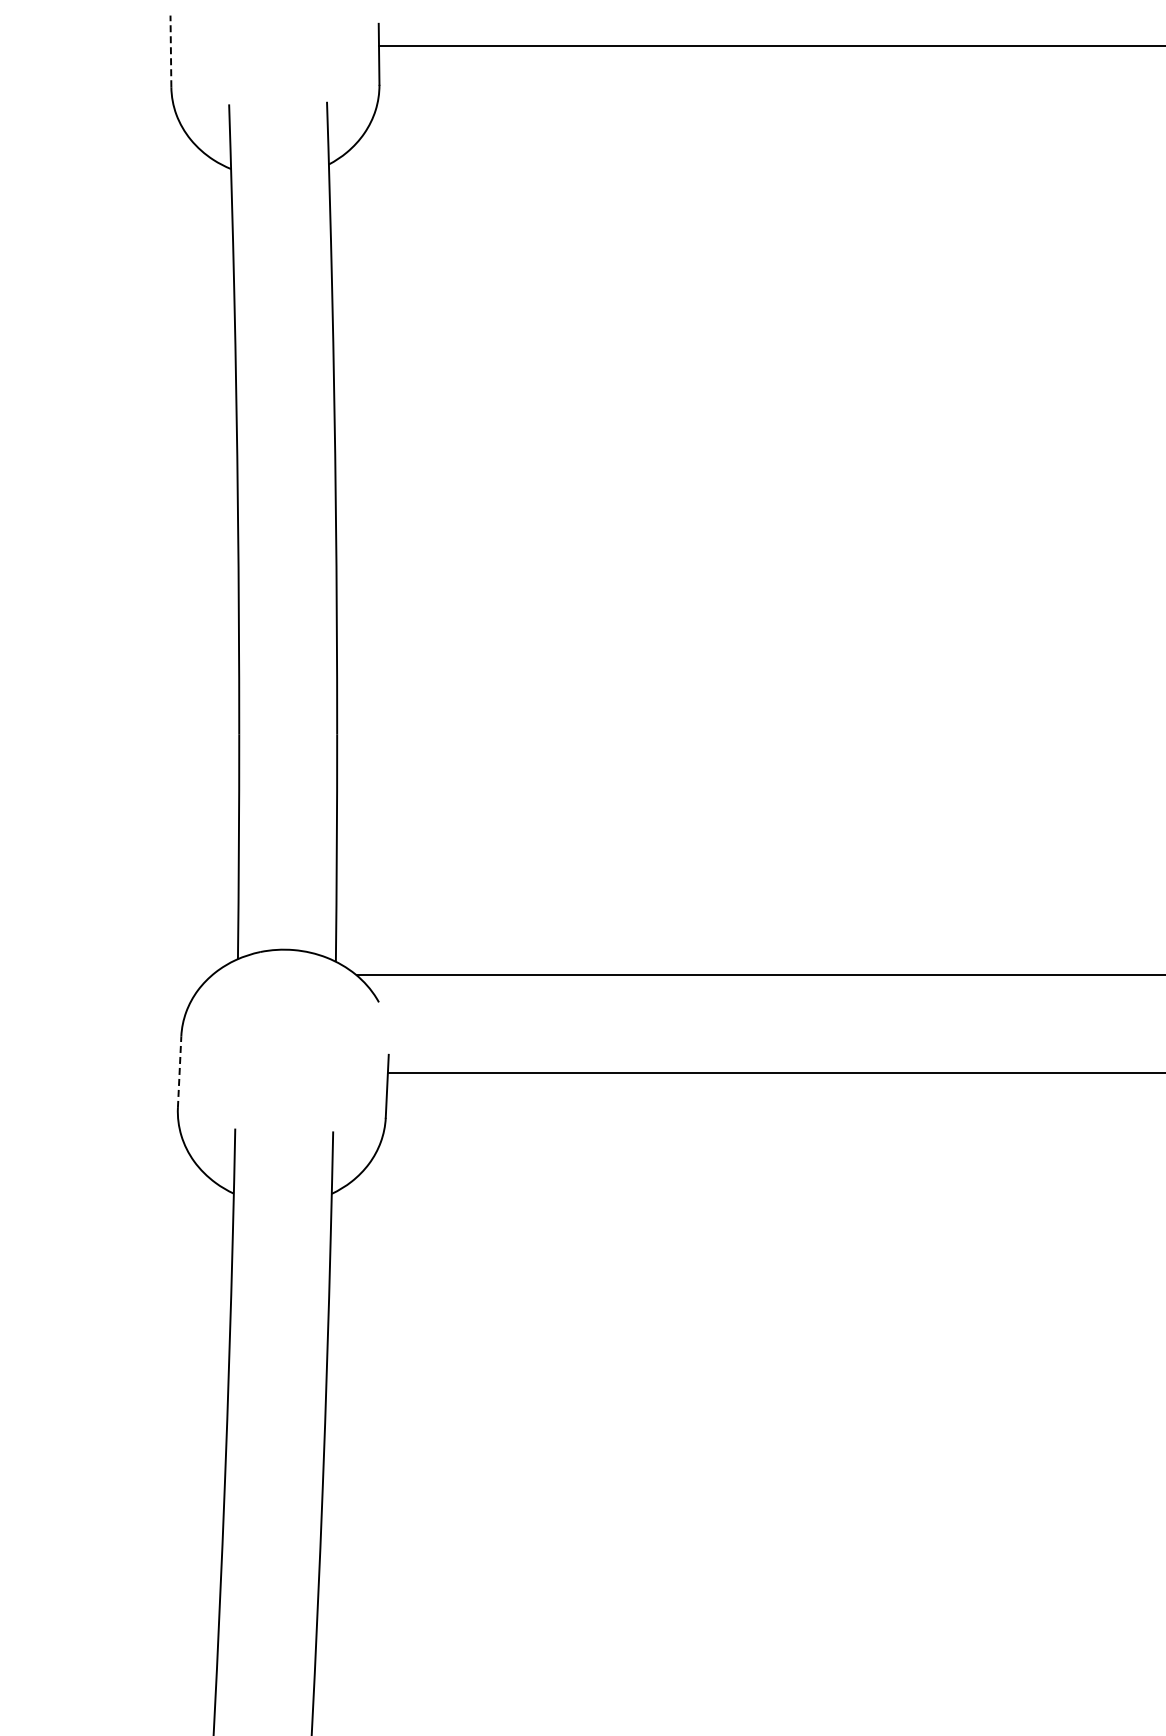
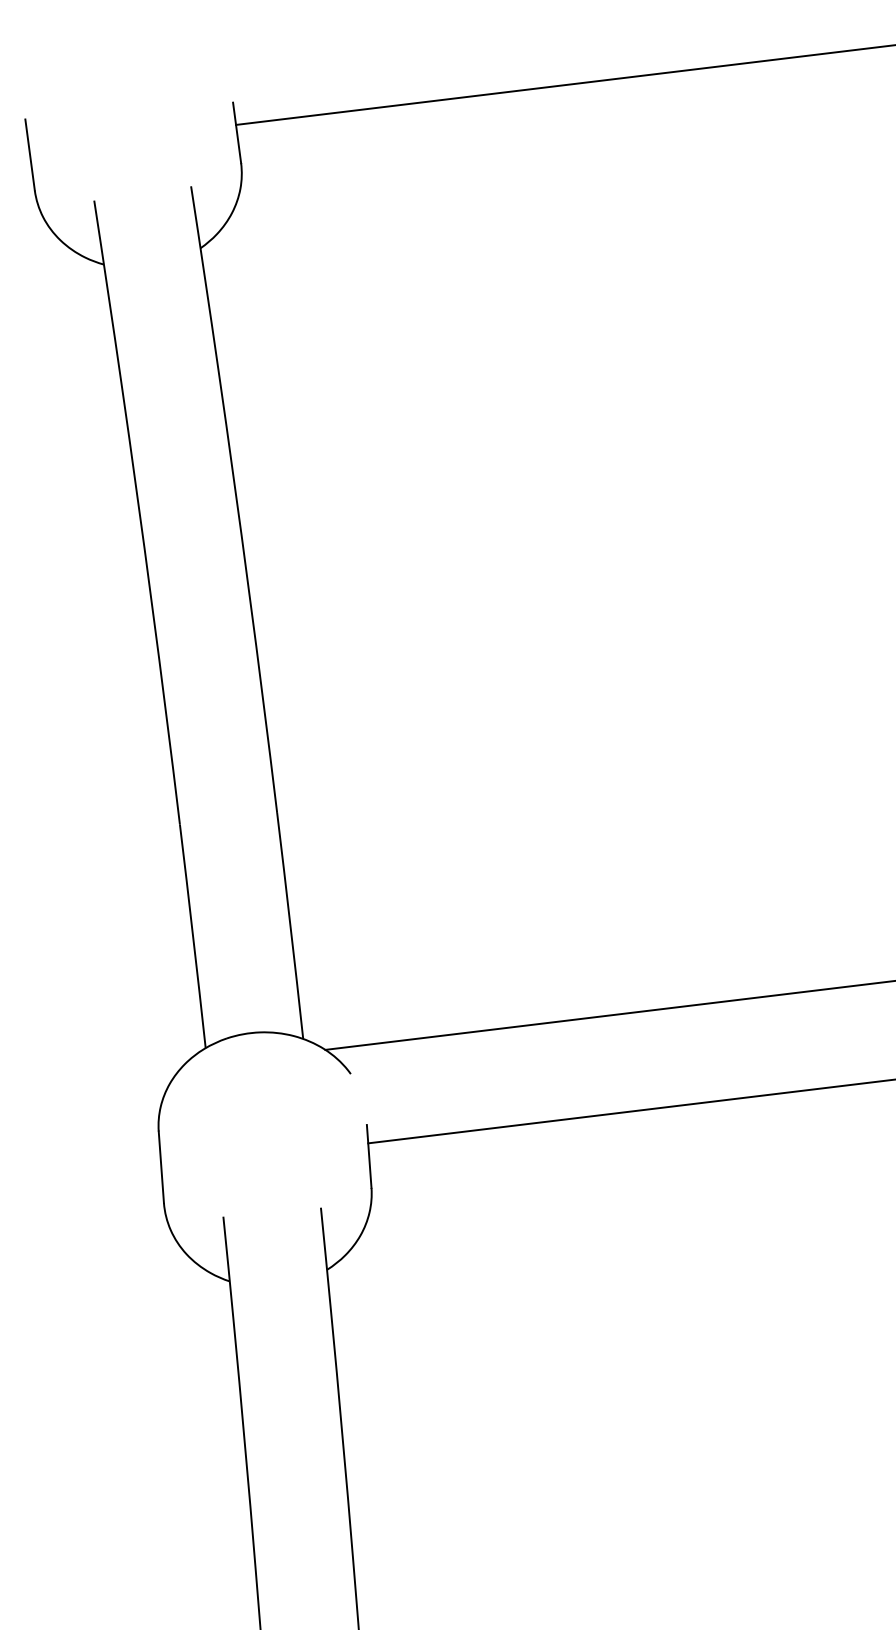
line: (170, 51) -> (29, 155), dashed -> solid
line: (179, 1072) -> (161, 1167), dashed -> solid

